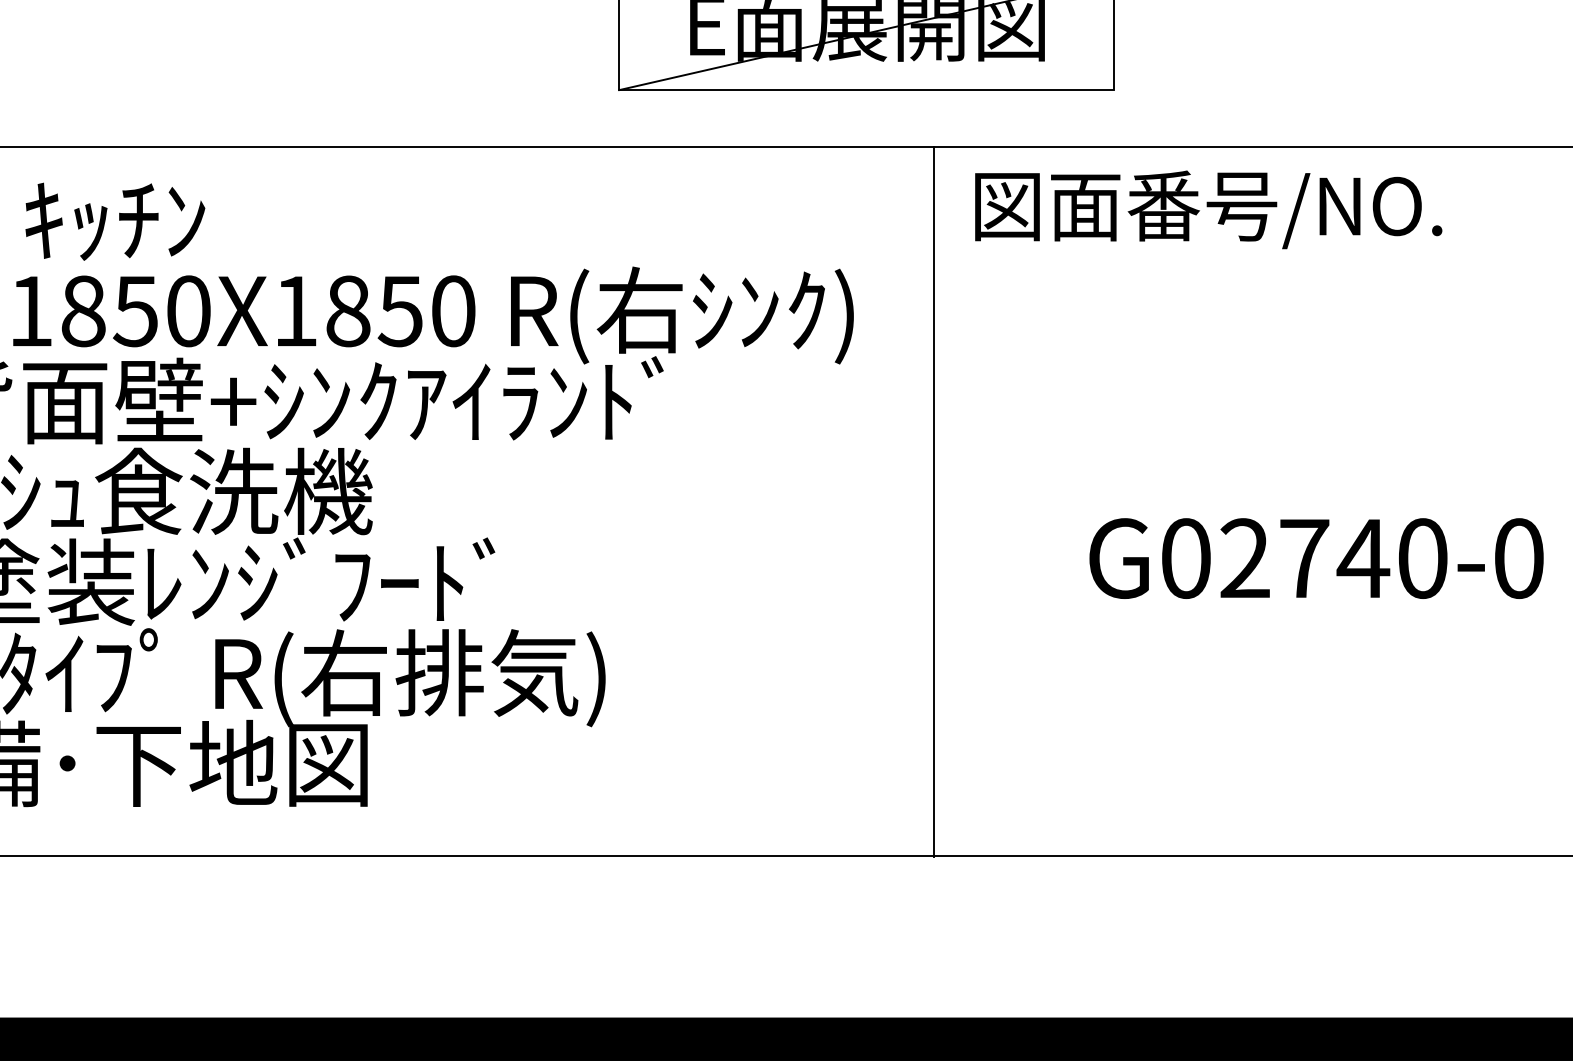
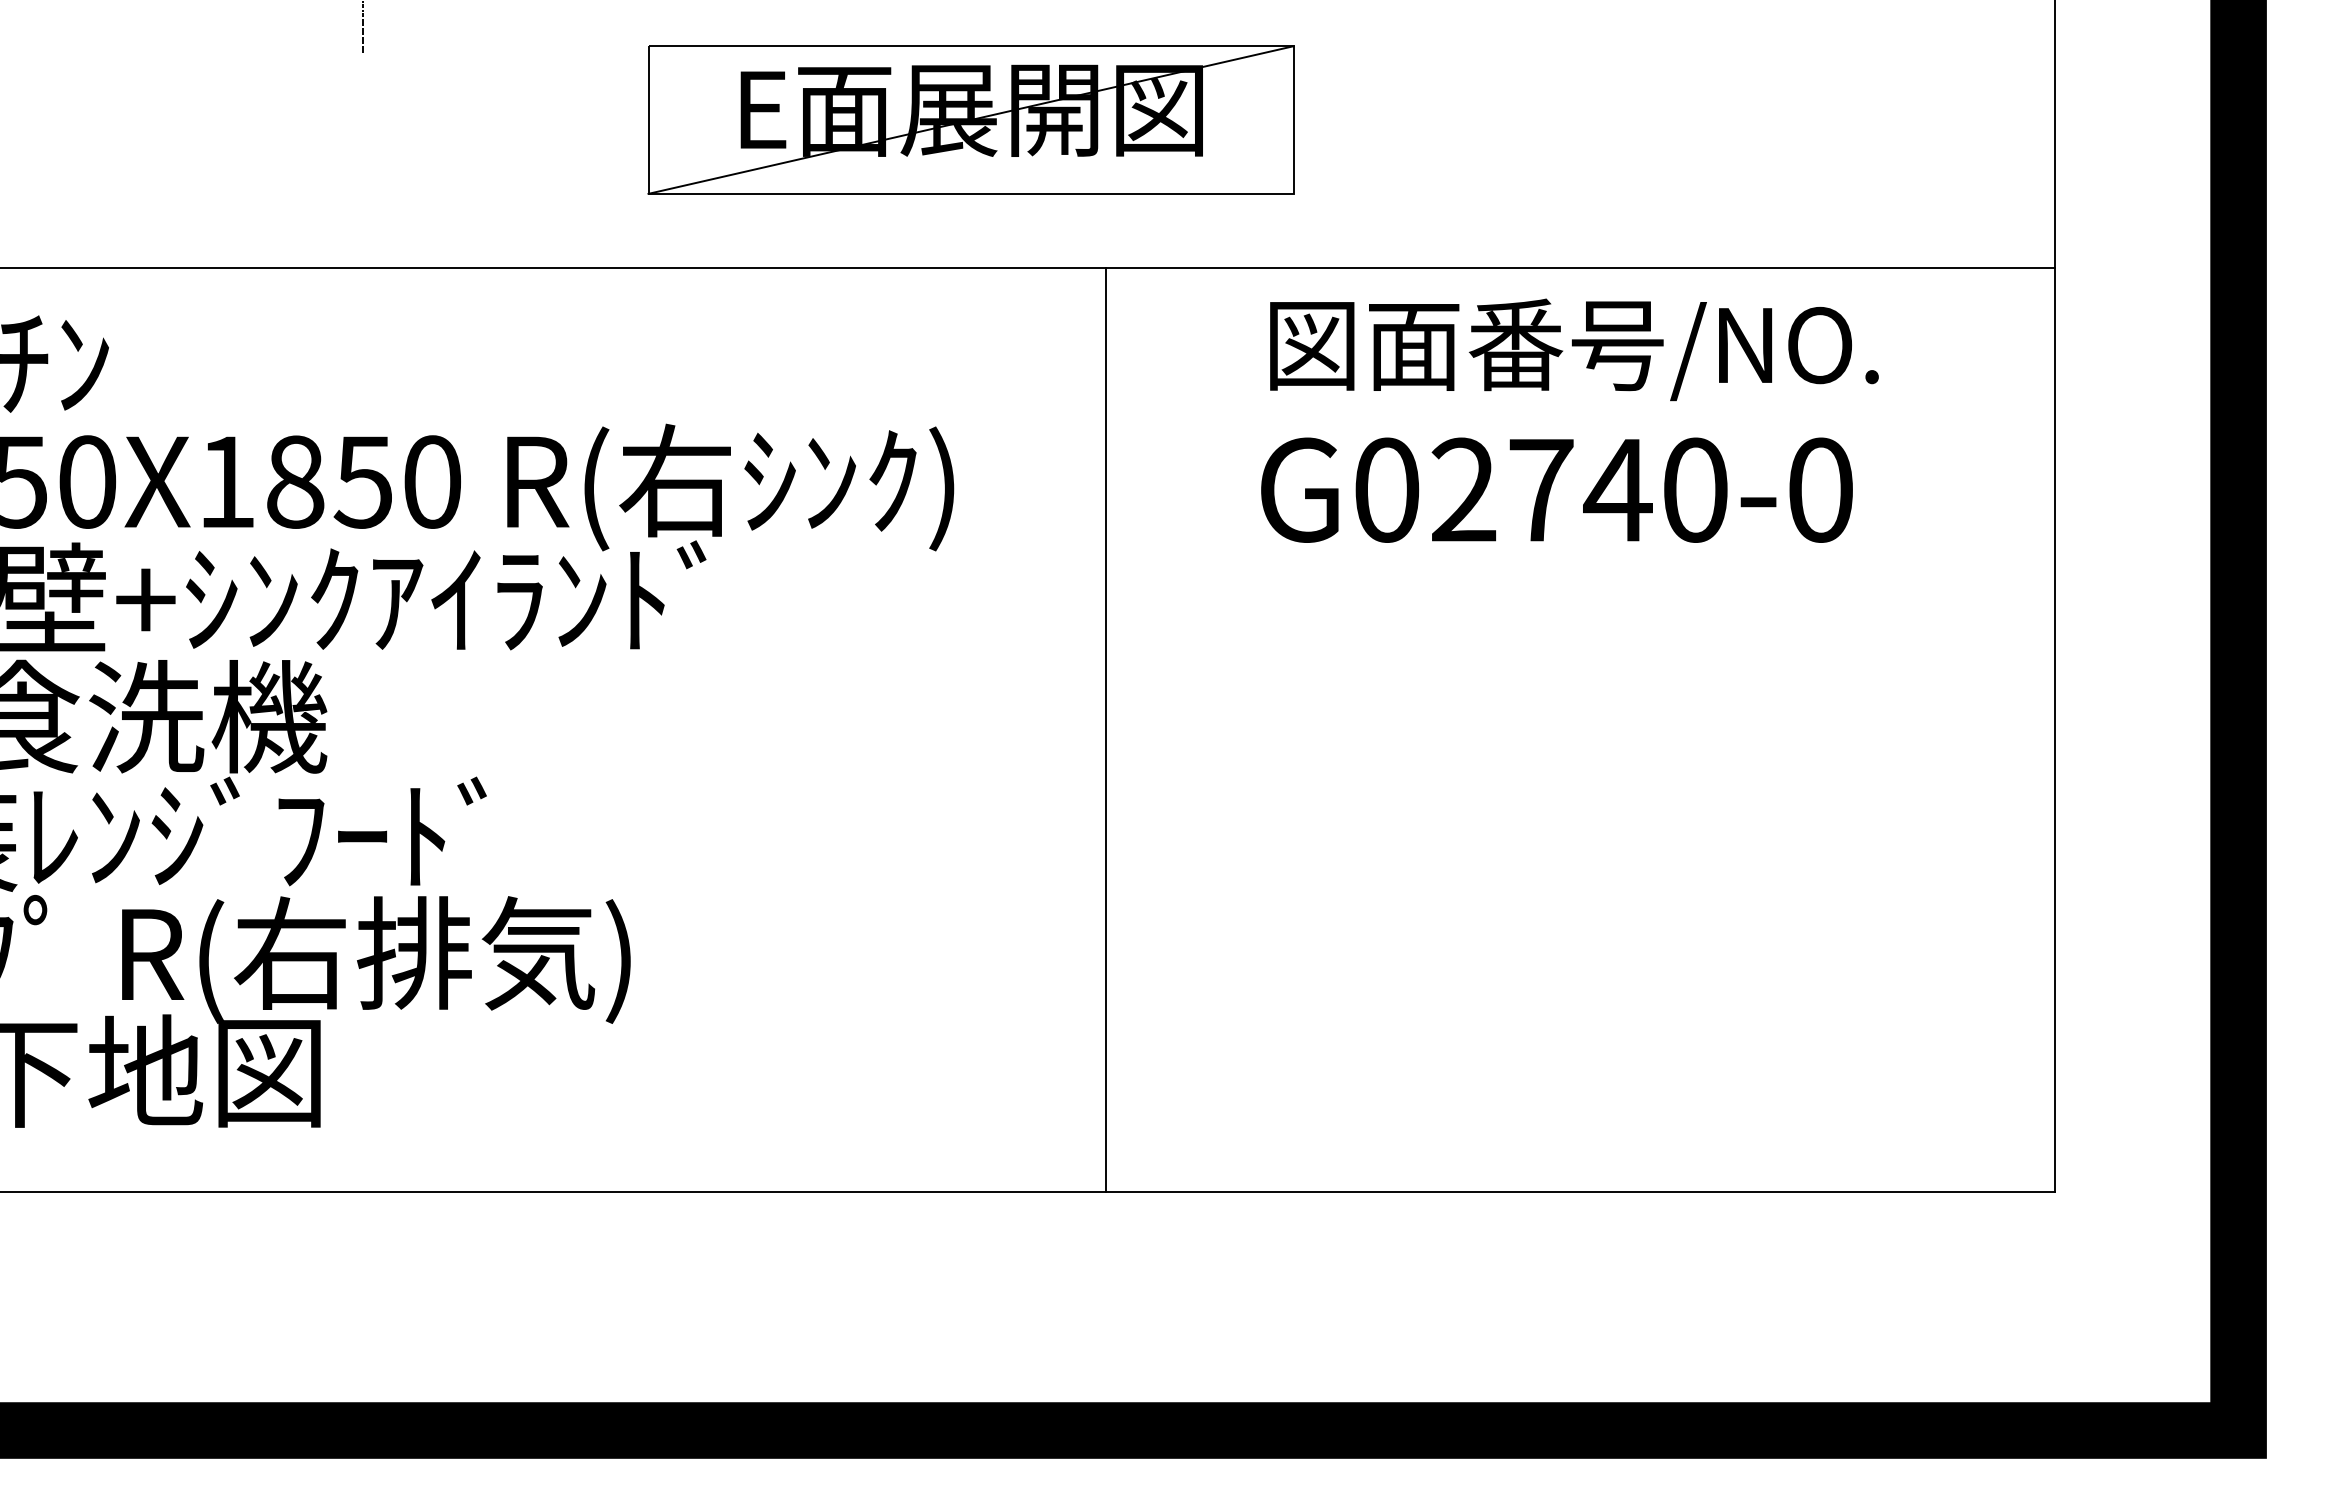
text: (1208, 209) -> (1574, 349), moved
line: (933, 501) -> (1106, 729), moved
text: (1316, 558) -> (1556, 489), moved

